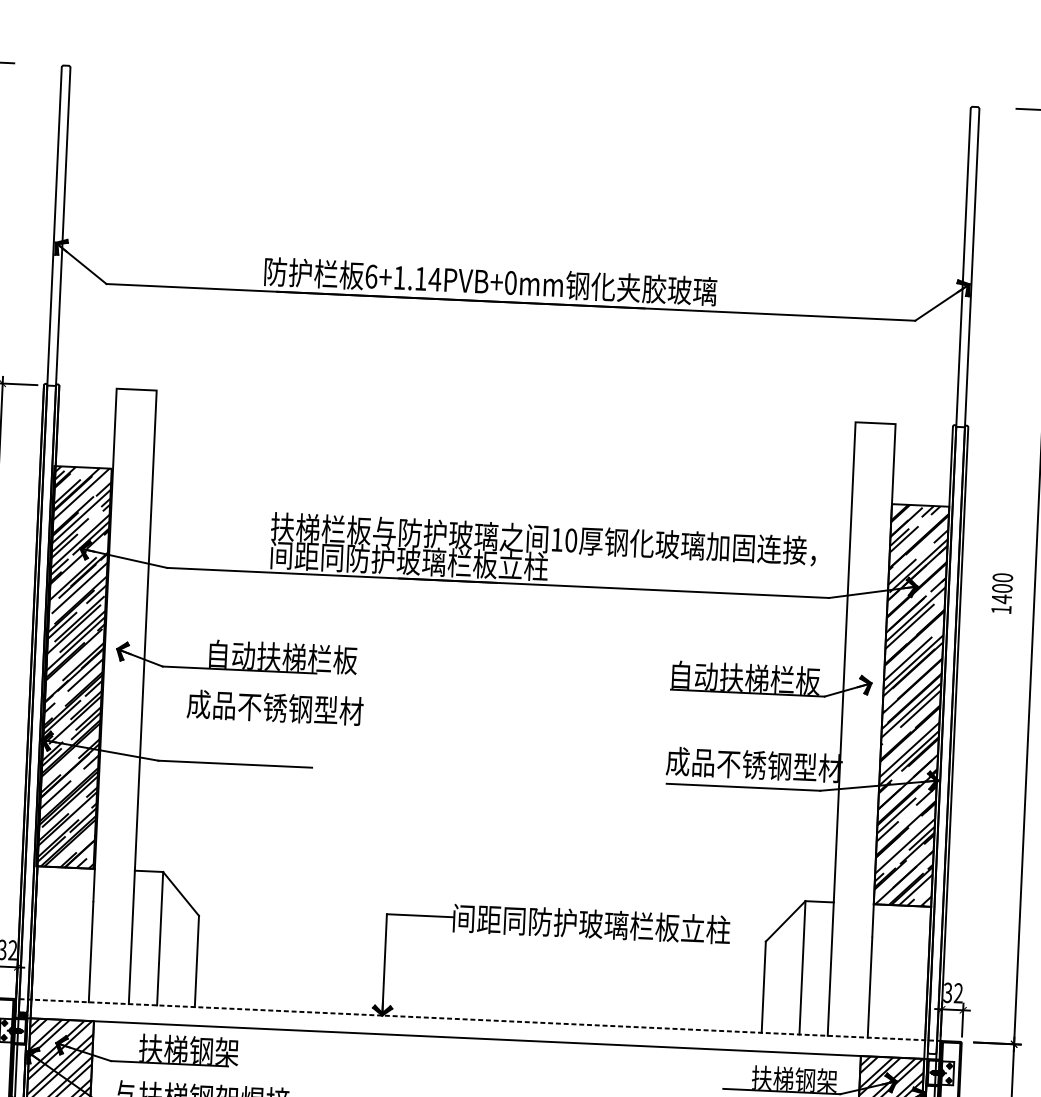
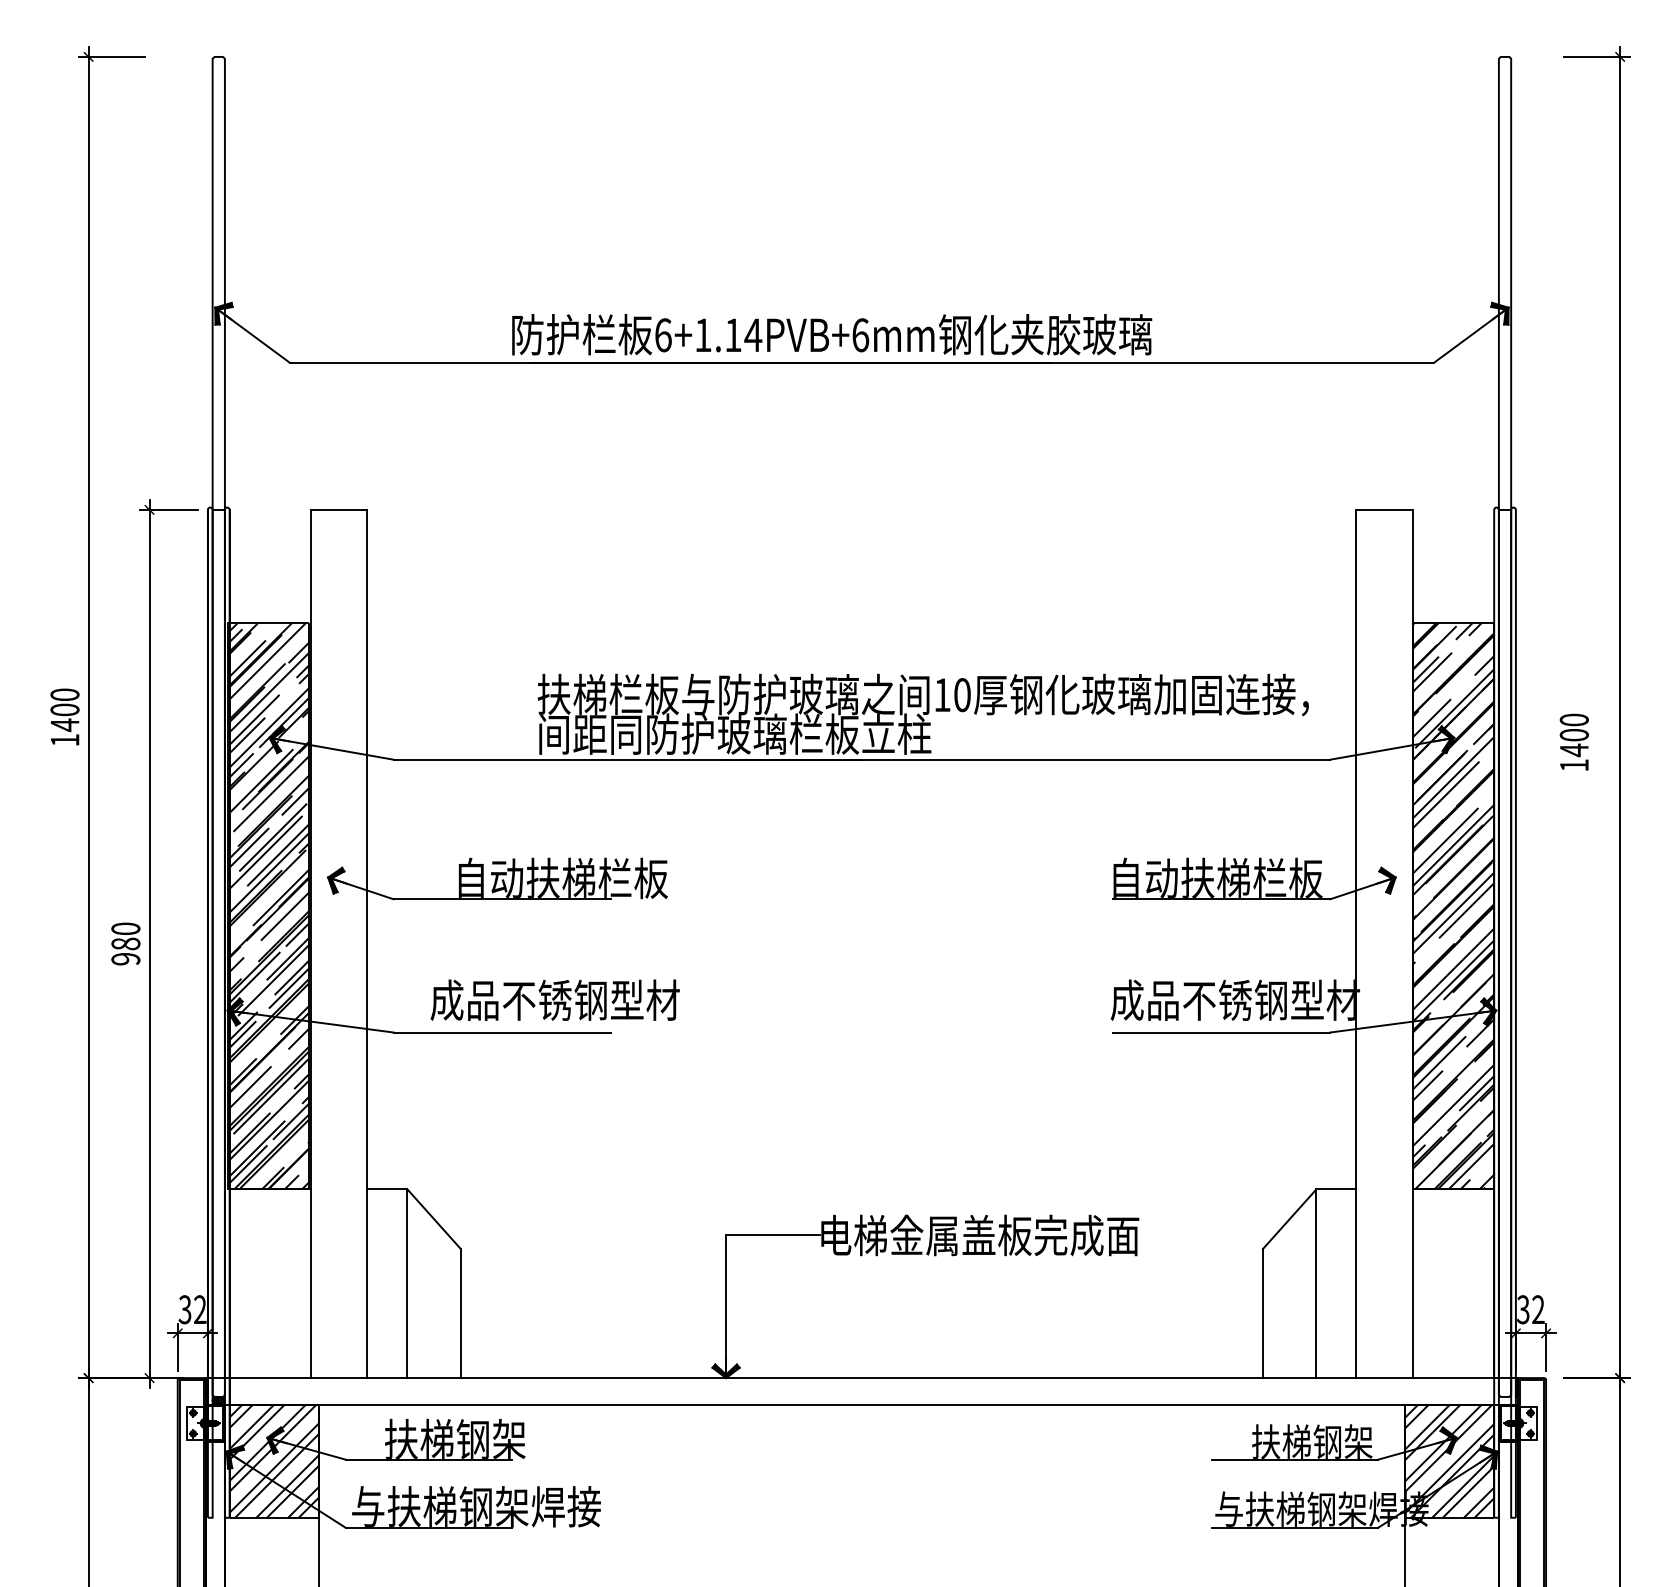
text: (510, 283) -> (860, 335), 6+1.14PVB+0mm -> 6+1.14PVB+6mm
text: (274, 707) -> (554, 999), moved
text: (592, 924) -> (1016, 1235), 间距同防护玻璃栏板立柱 -> 电梯金属盖板完成面
line: (477, 1020) -> (861, 1378), dashed -> solid

